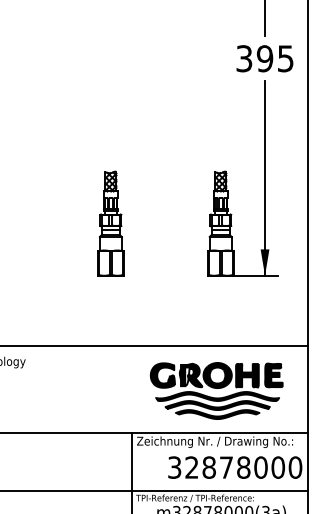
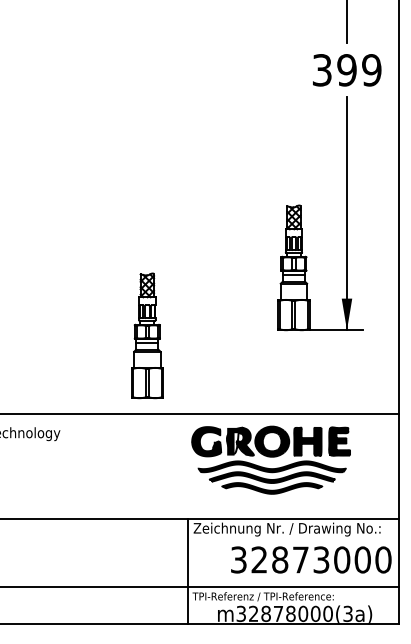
text: (285, 58) -> (371, 70), 395 -> 399
part: (110, 223) -> (147, 335), moved
part: (216, 390) -> (270, 459), moved
text: (243, 467) -> (321, 559), 32878000 -> 32873000

